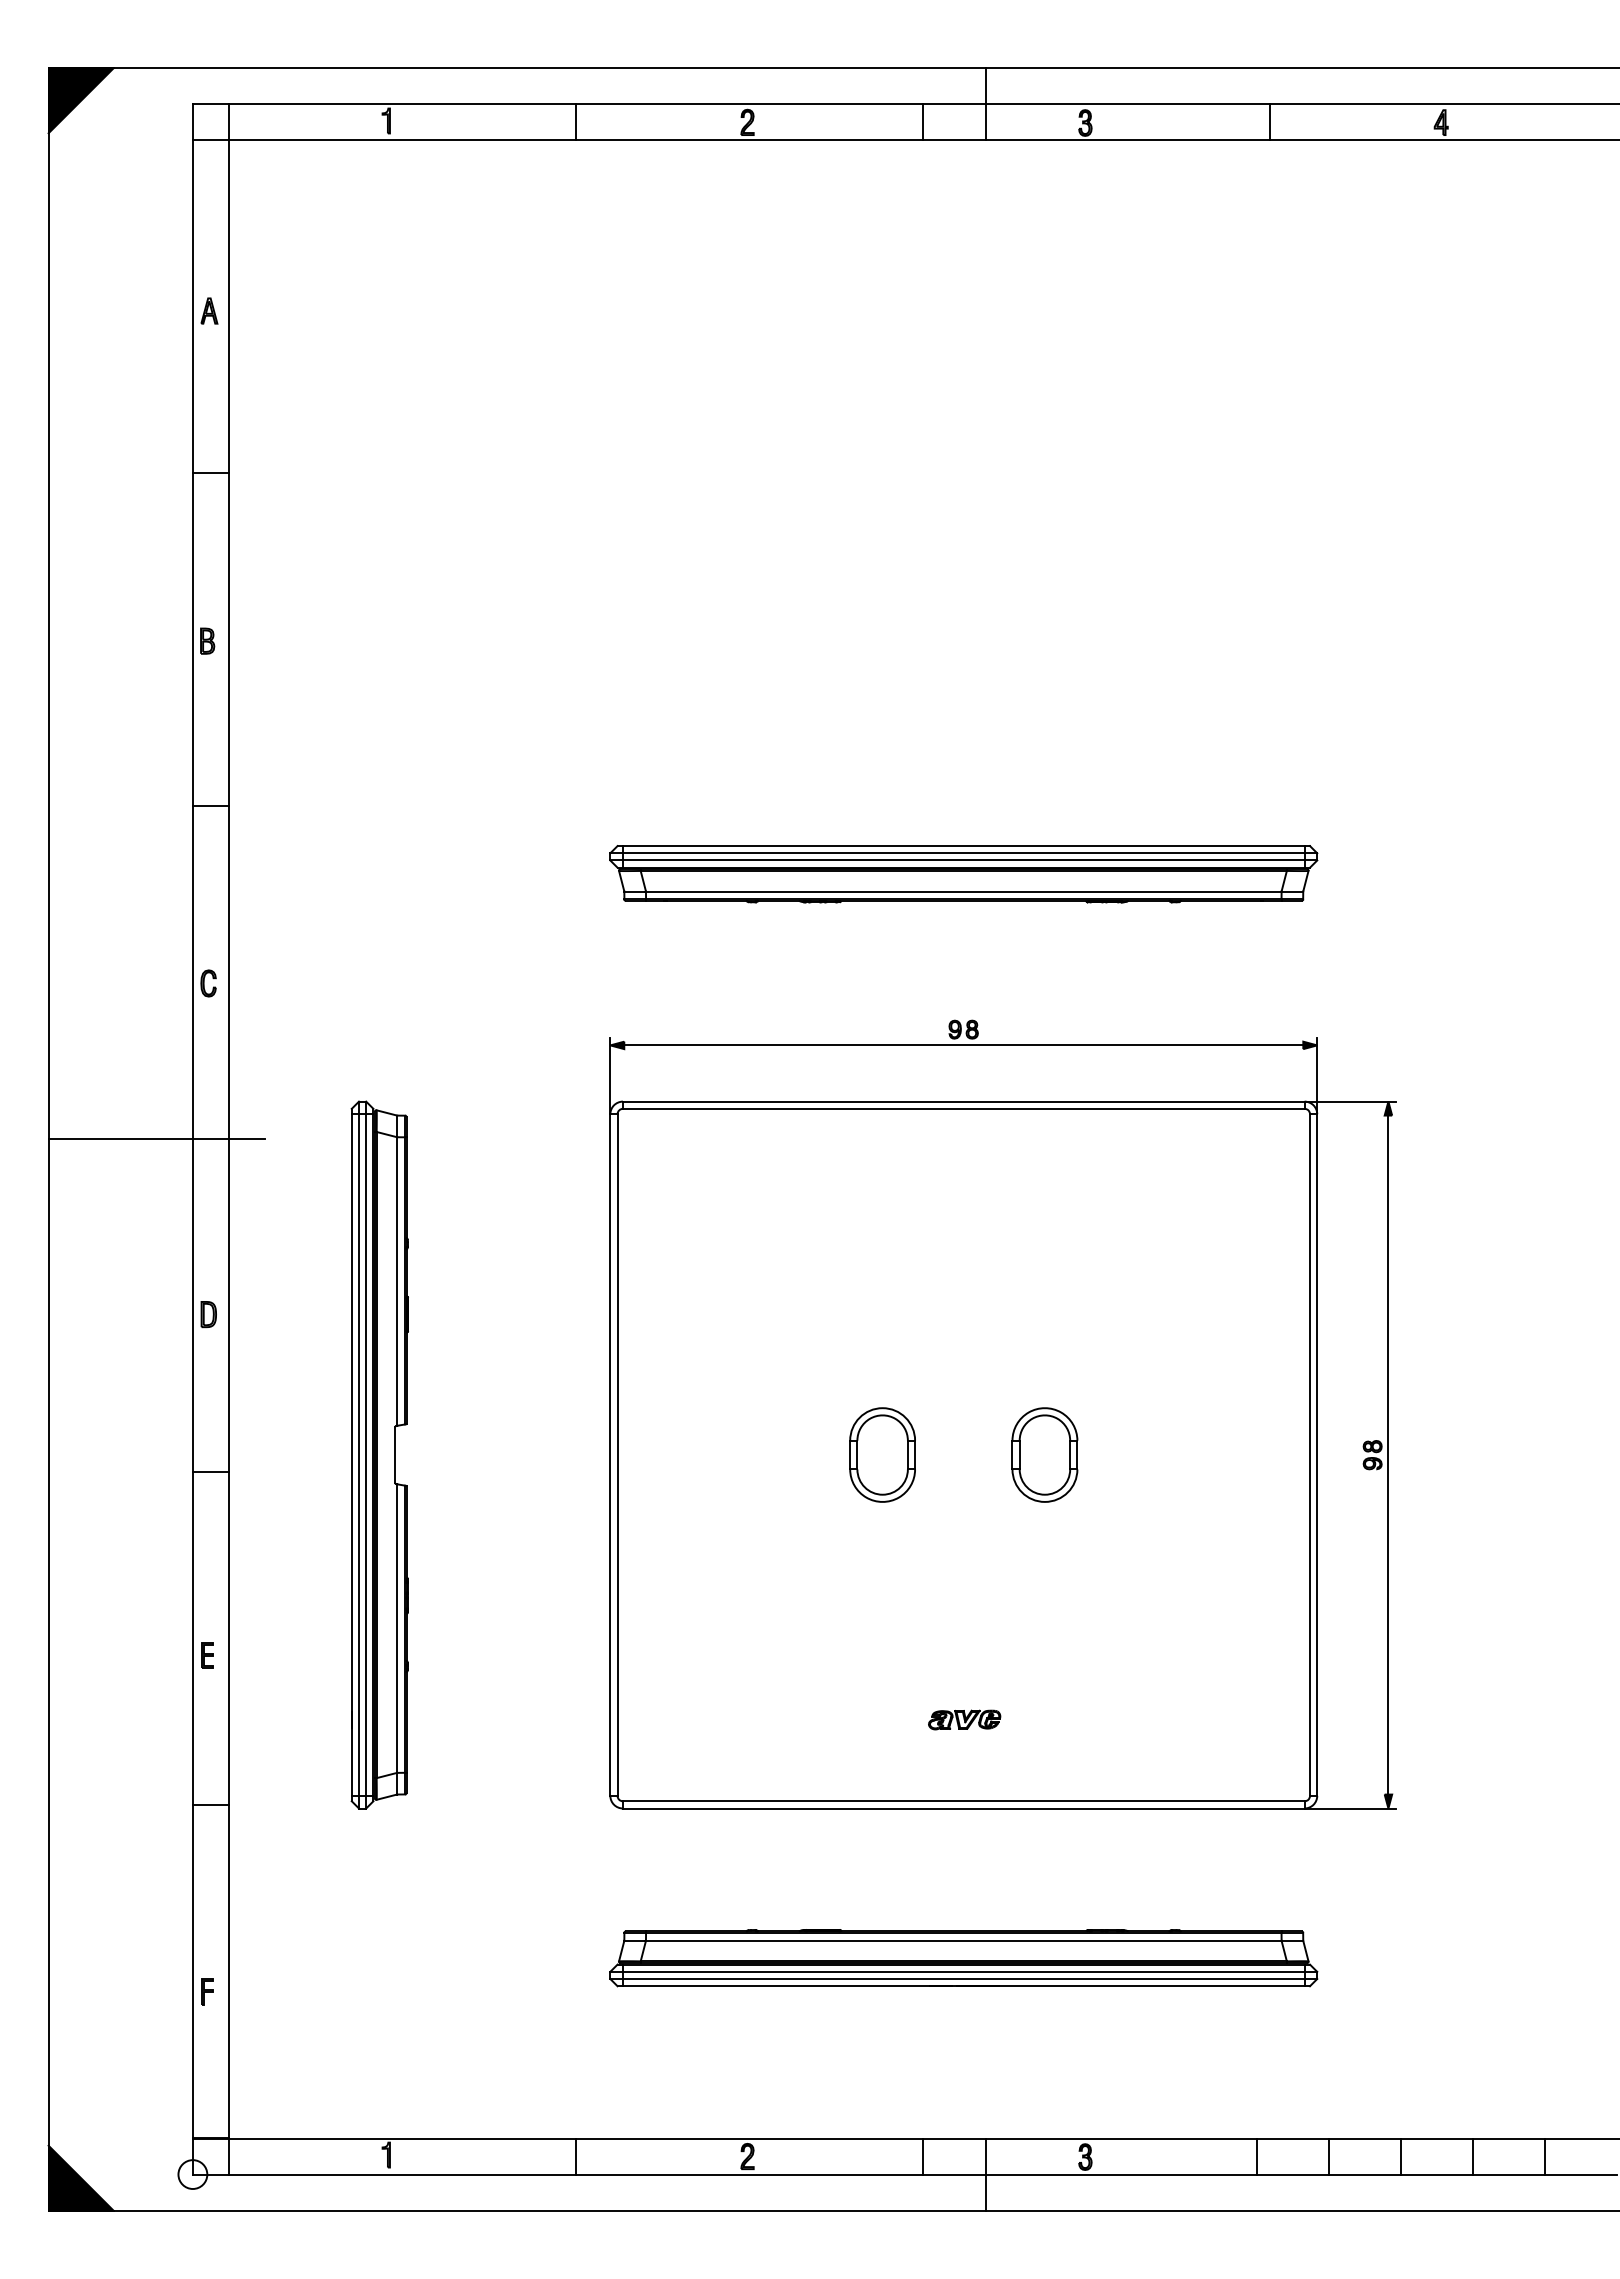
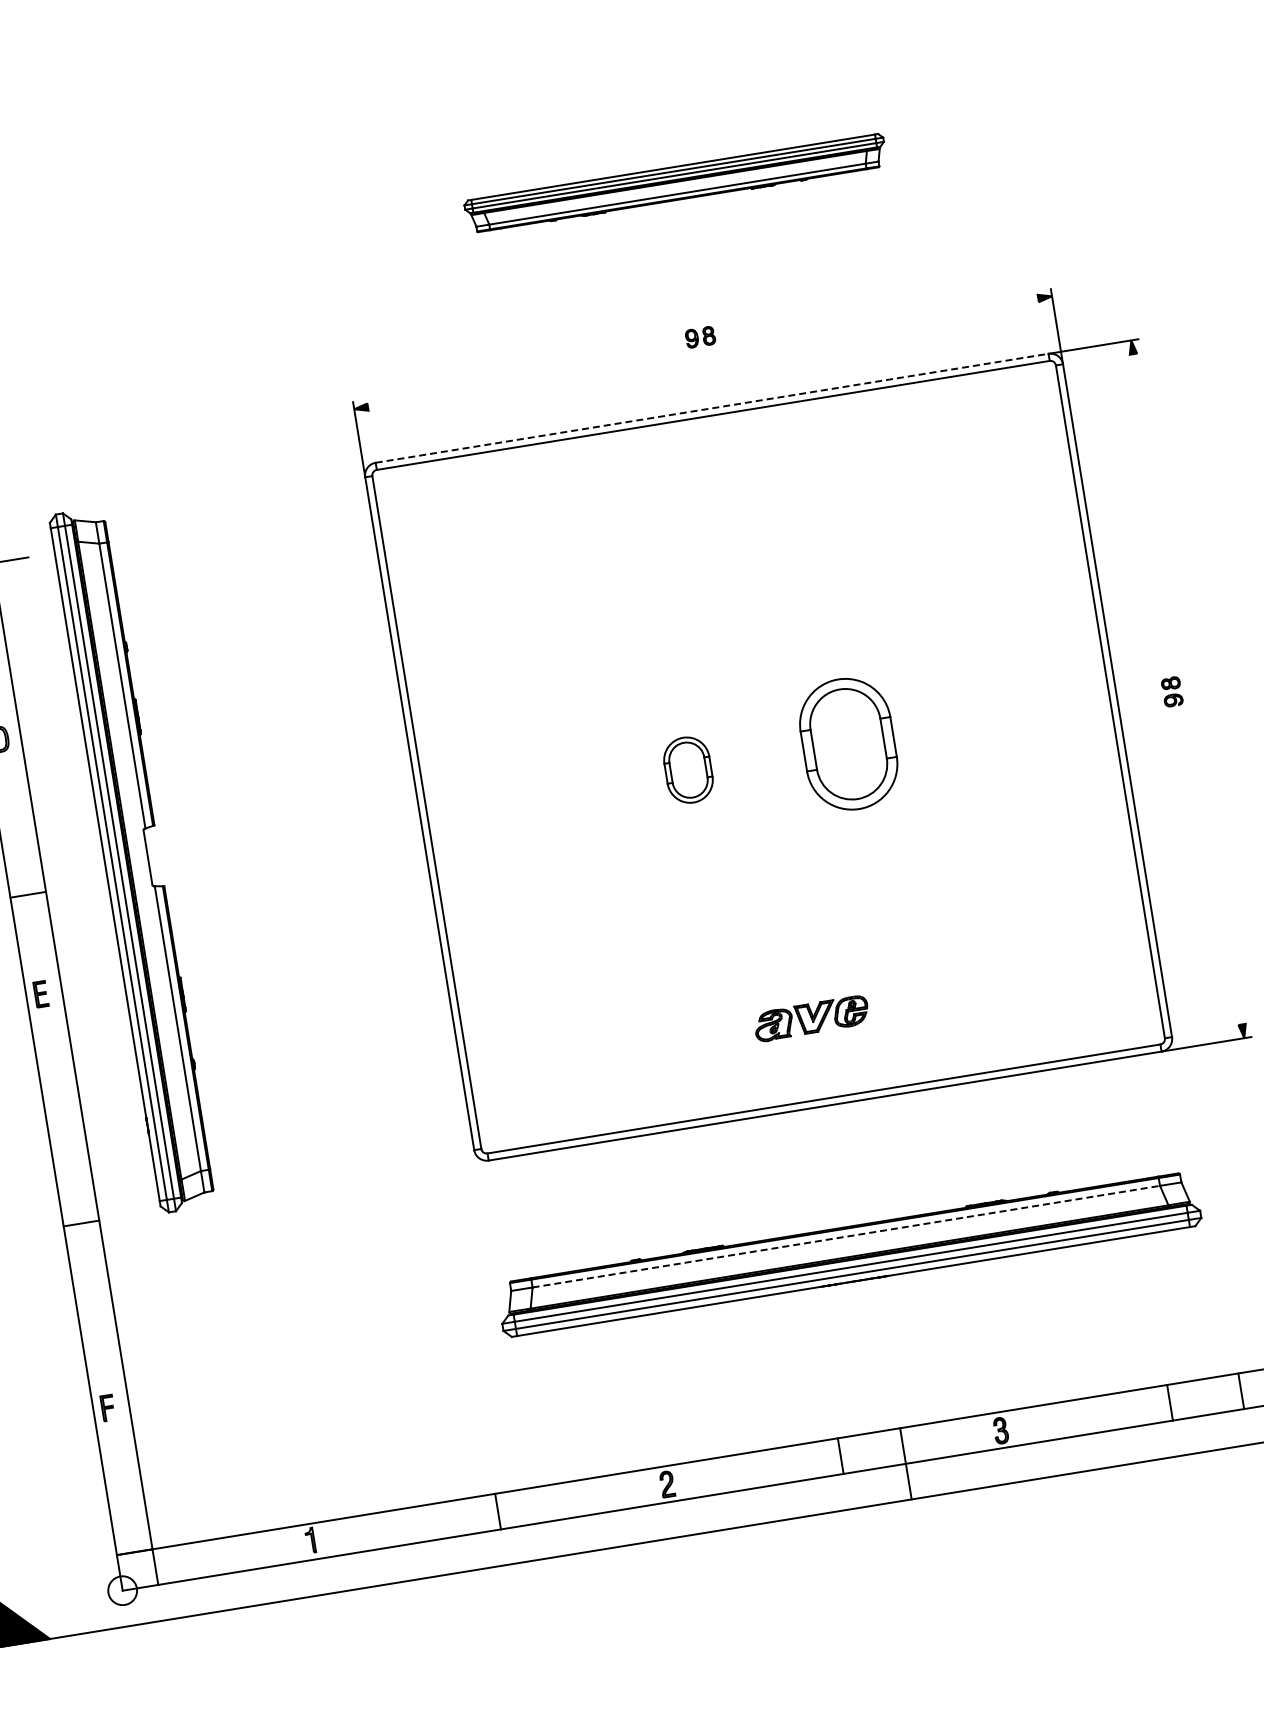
part: (963, 874) -> (675, 184), size x0.6
line: (963, 1045) -> (702, 352), removed
line: (963, 1101) -> (711, 408), solid -> dashed
part: (379, 1454) -> (132, 859), moved
part: (882, 1454) -> (688, 769), size x0.7
part: (1044, 1454) -> (848, 743), size x1.4
line: (1388, 1454) -> (1187, 688), removed
part: (207, 1655) -> (40, 994), moved
part: (964, 1719) -> (811, 1018), size x1.6
line: (963, 1940) -> (845, 1236), solid -> dashed

